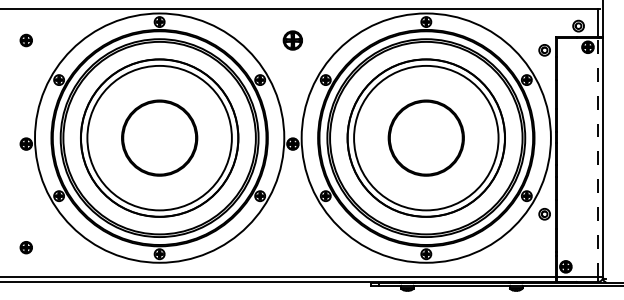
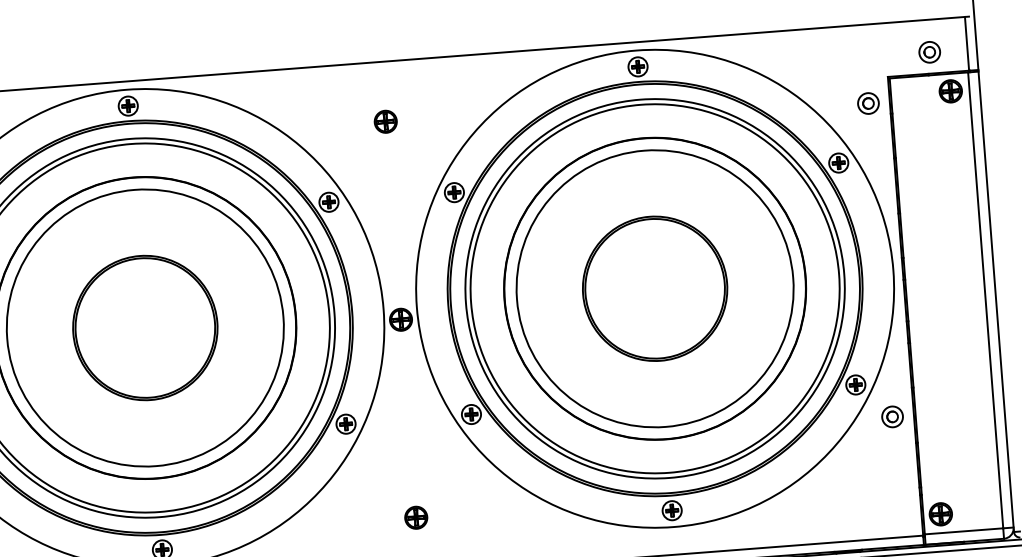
part: (292, 40) -> (384, 121), size x0.62
line: (597, 156) -> (985, 298), dashed -> solid
part: (292, 247) -> (415, 517), added

